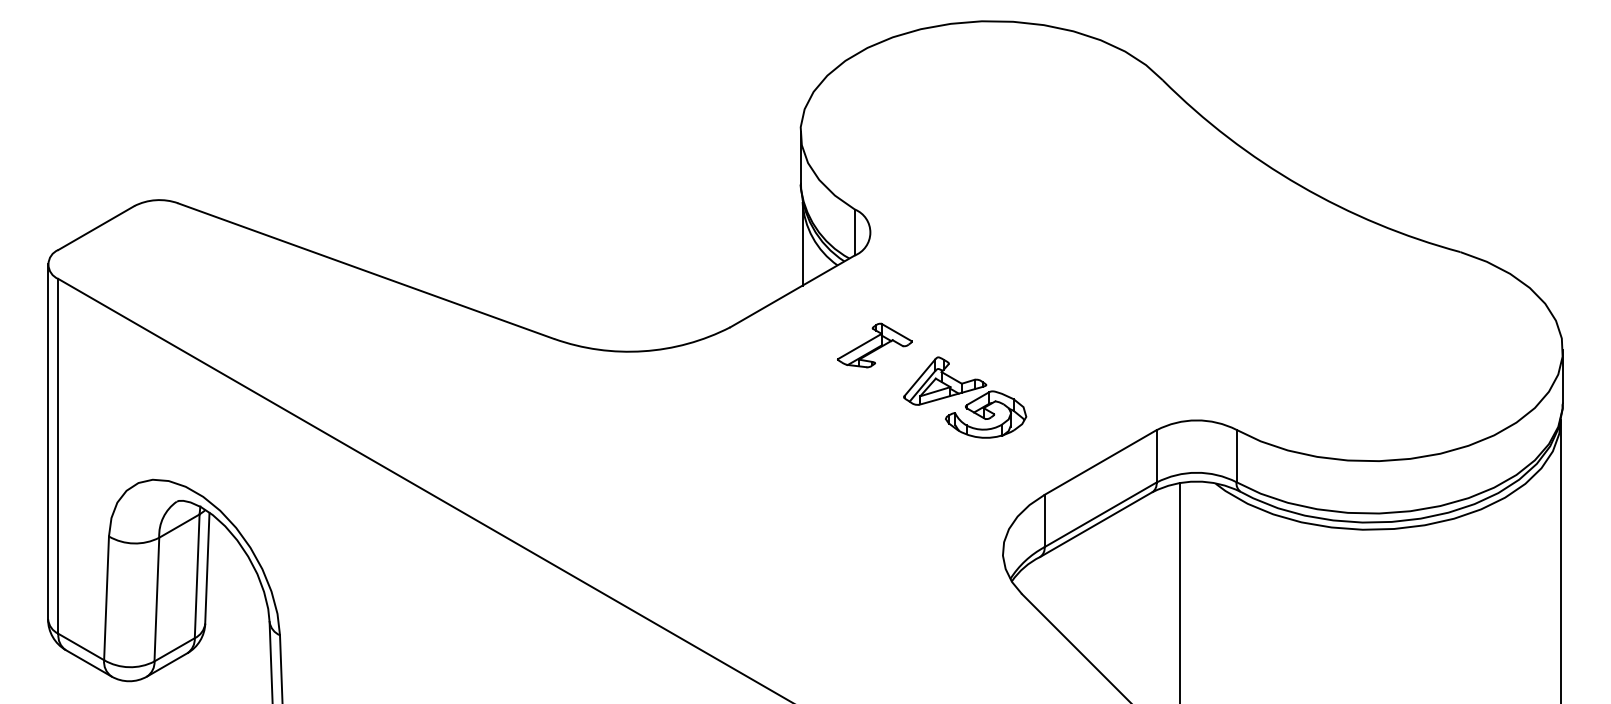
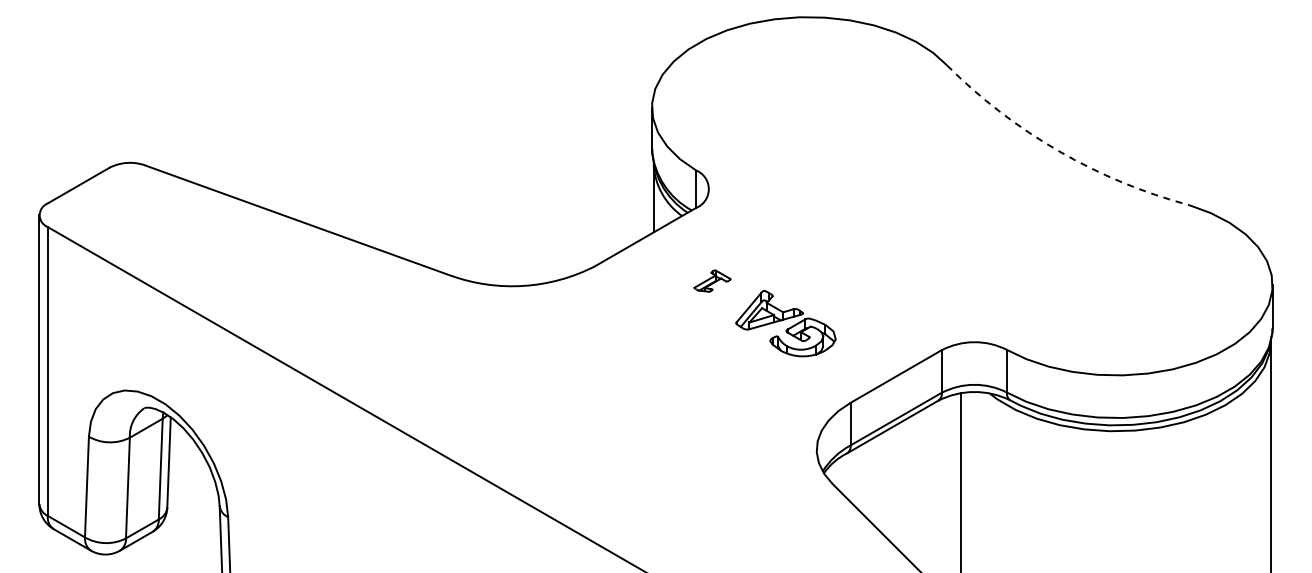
arc: (1299, 186) -> (1058, 151), solid -> dashed
part: (874, 344) -> (712, 280), size x0.6

